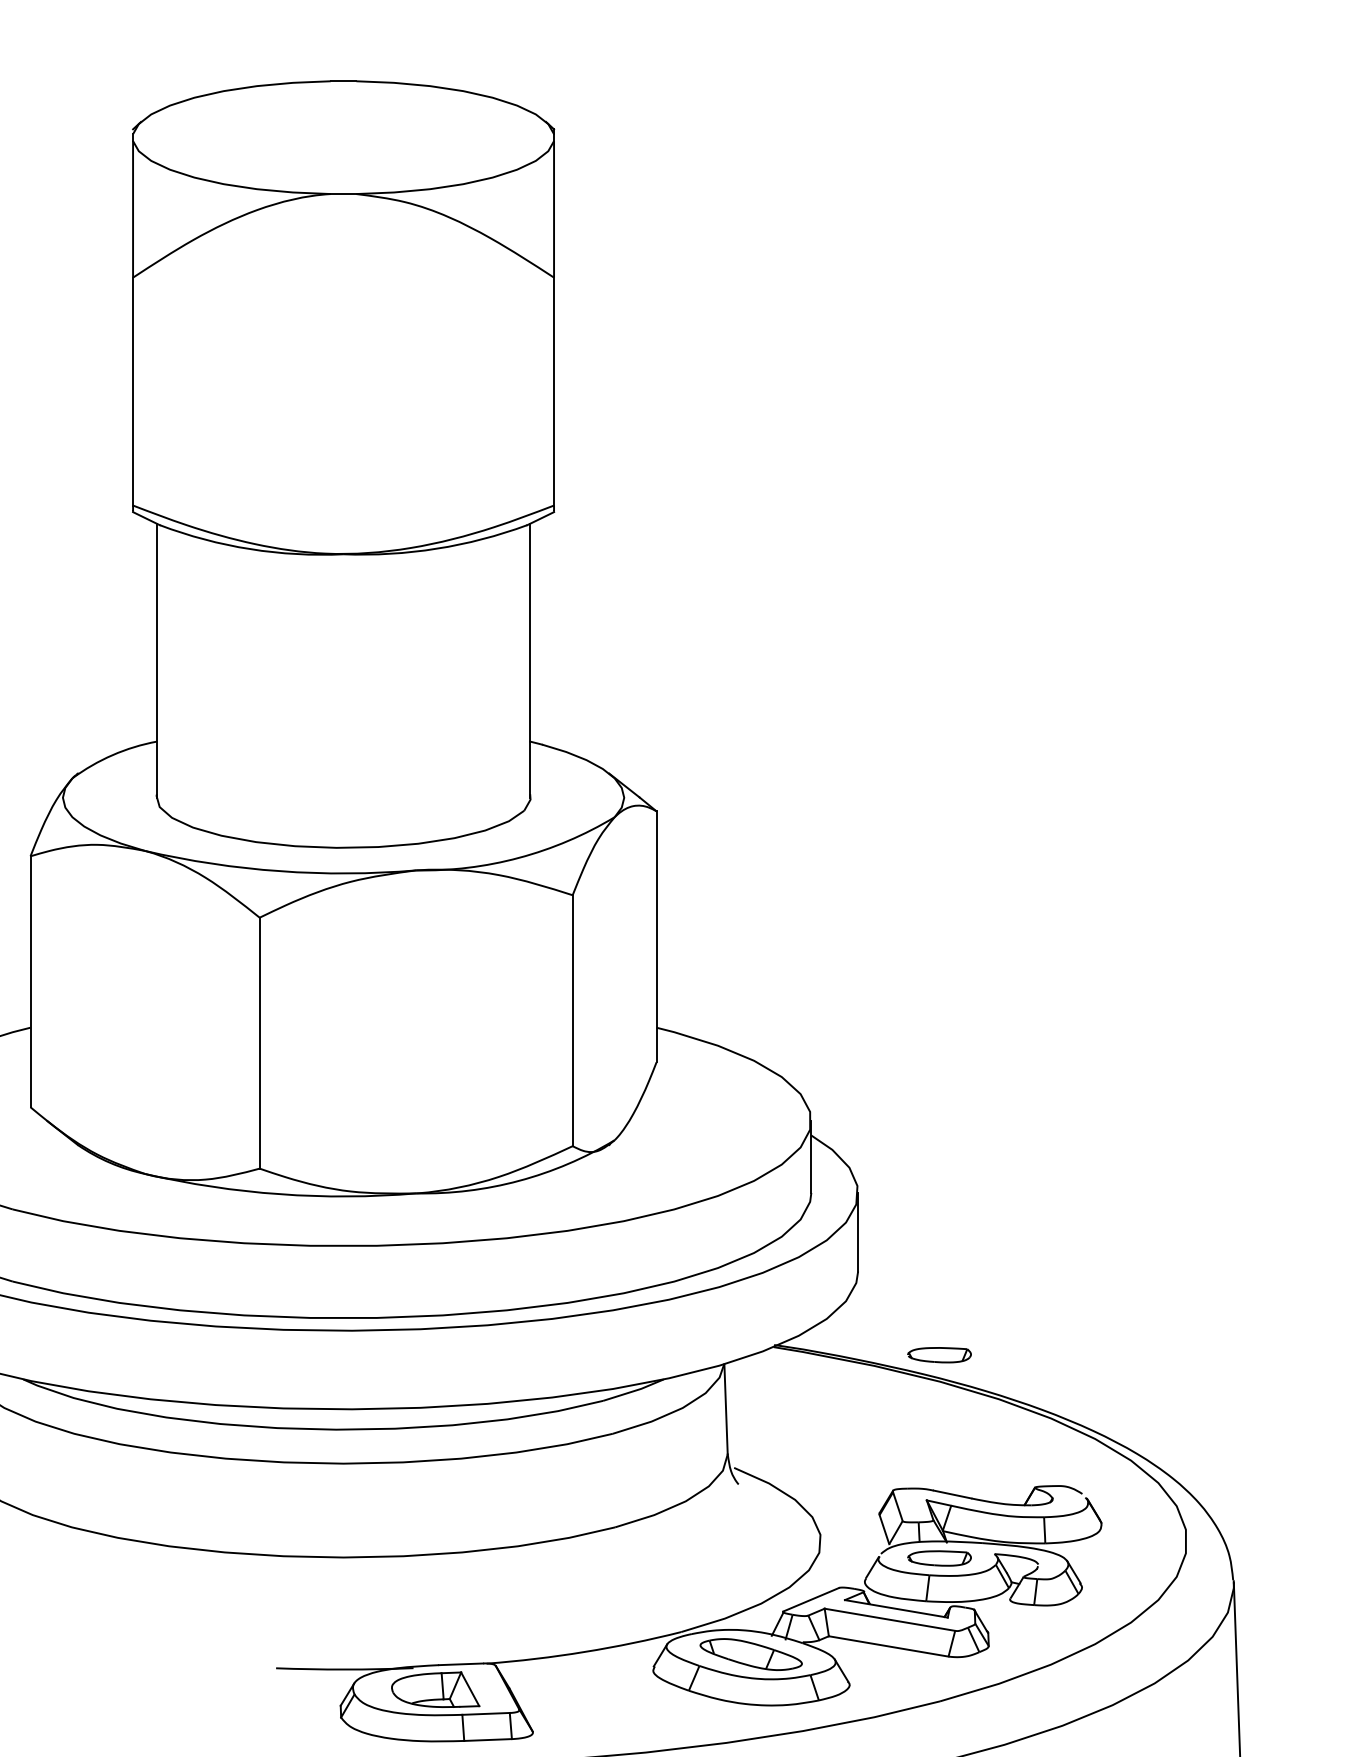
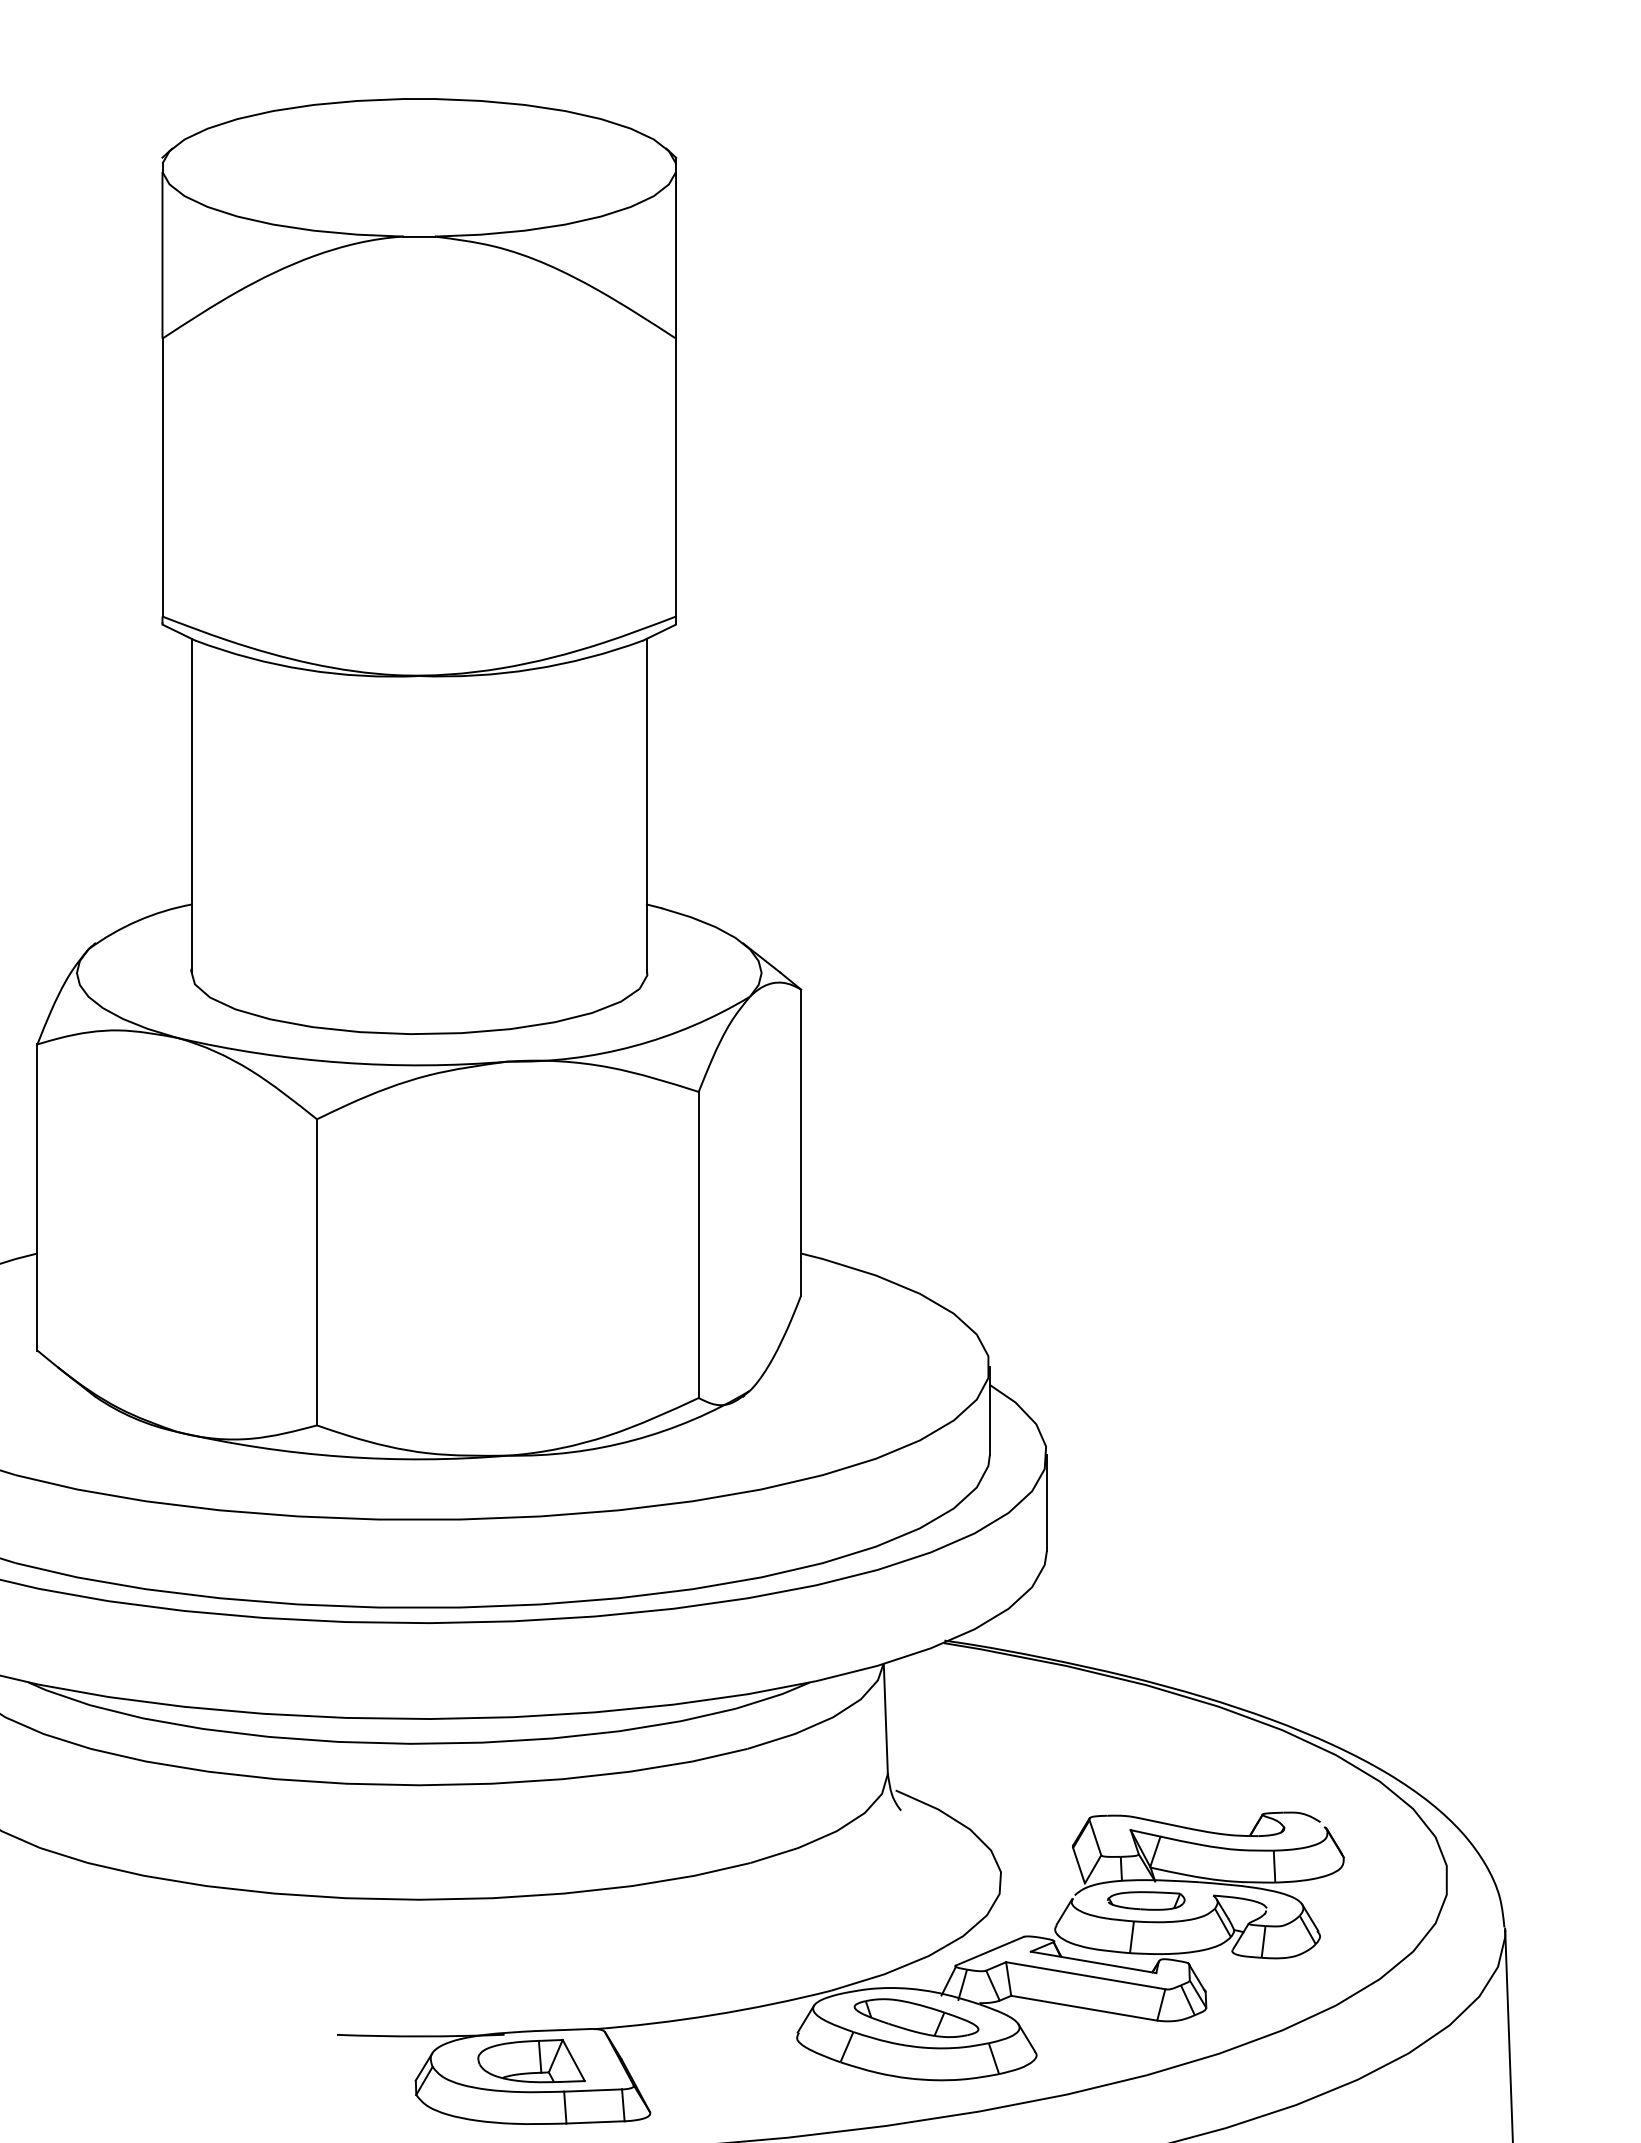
part: (939, 1354) -> (1146, 1652), removed

